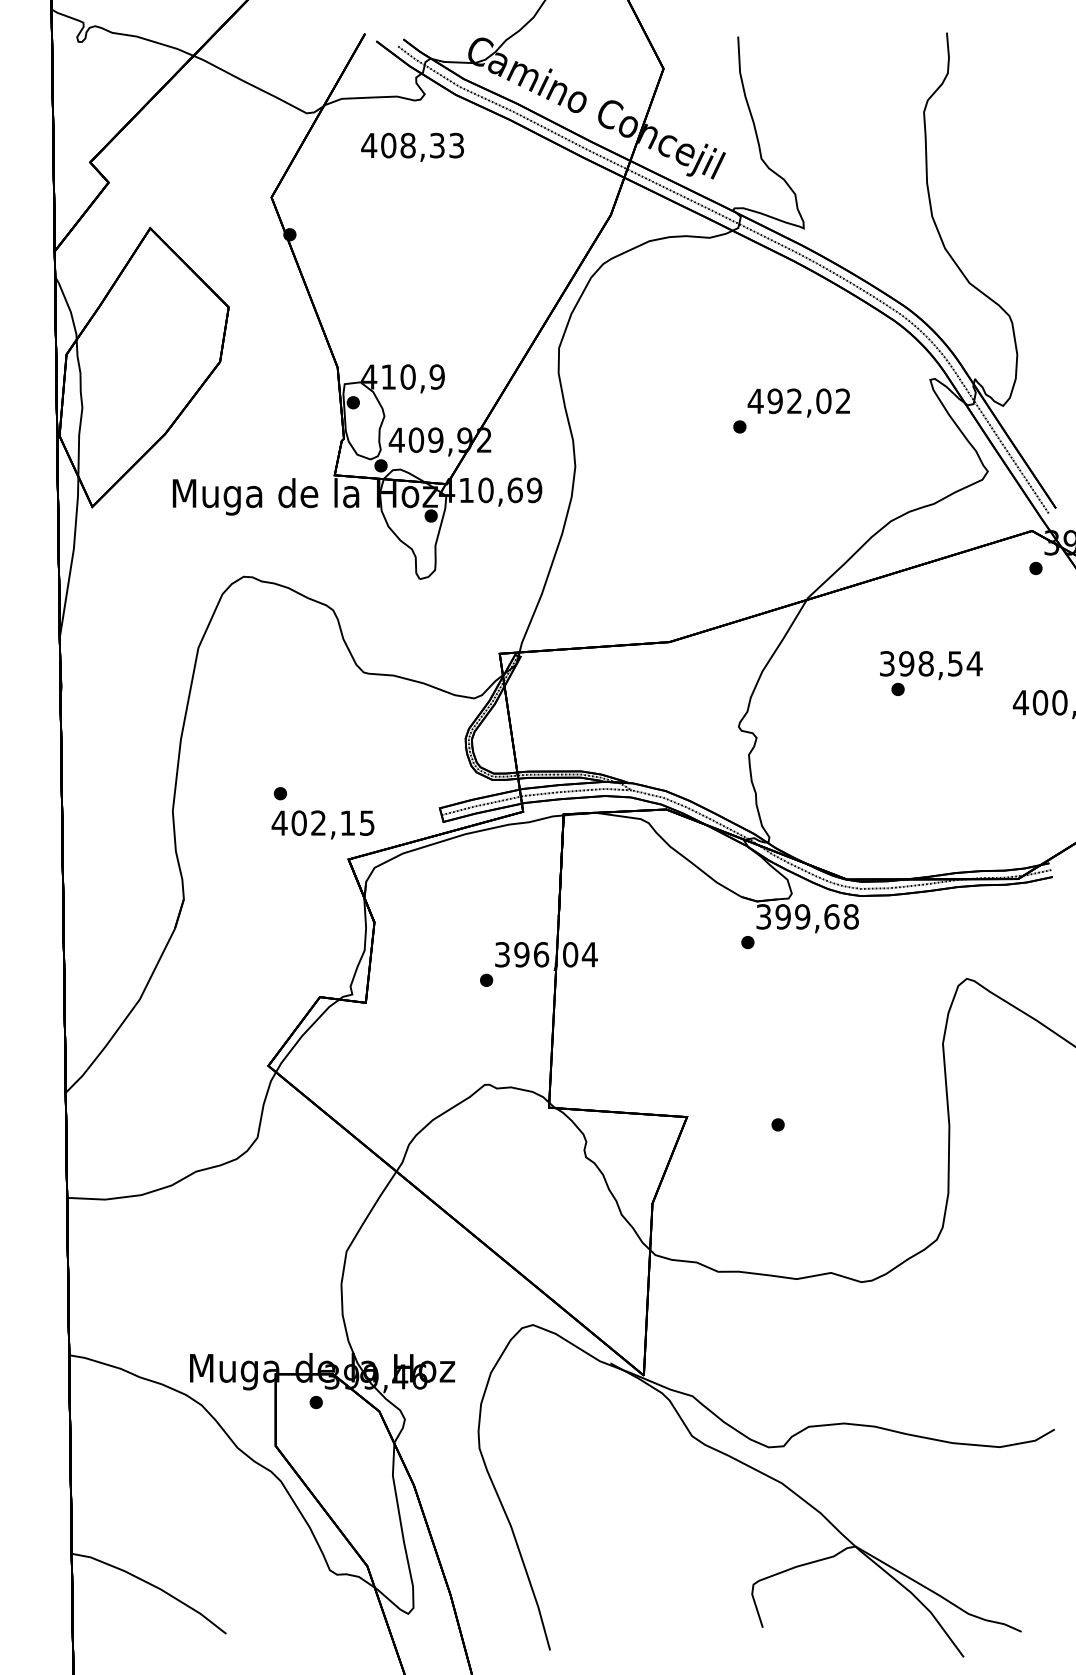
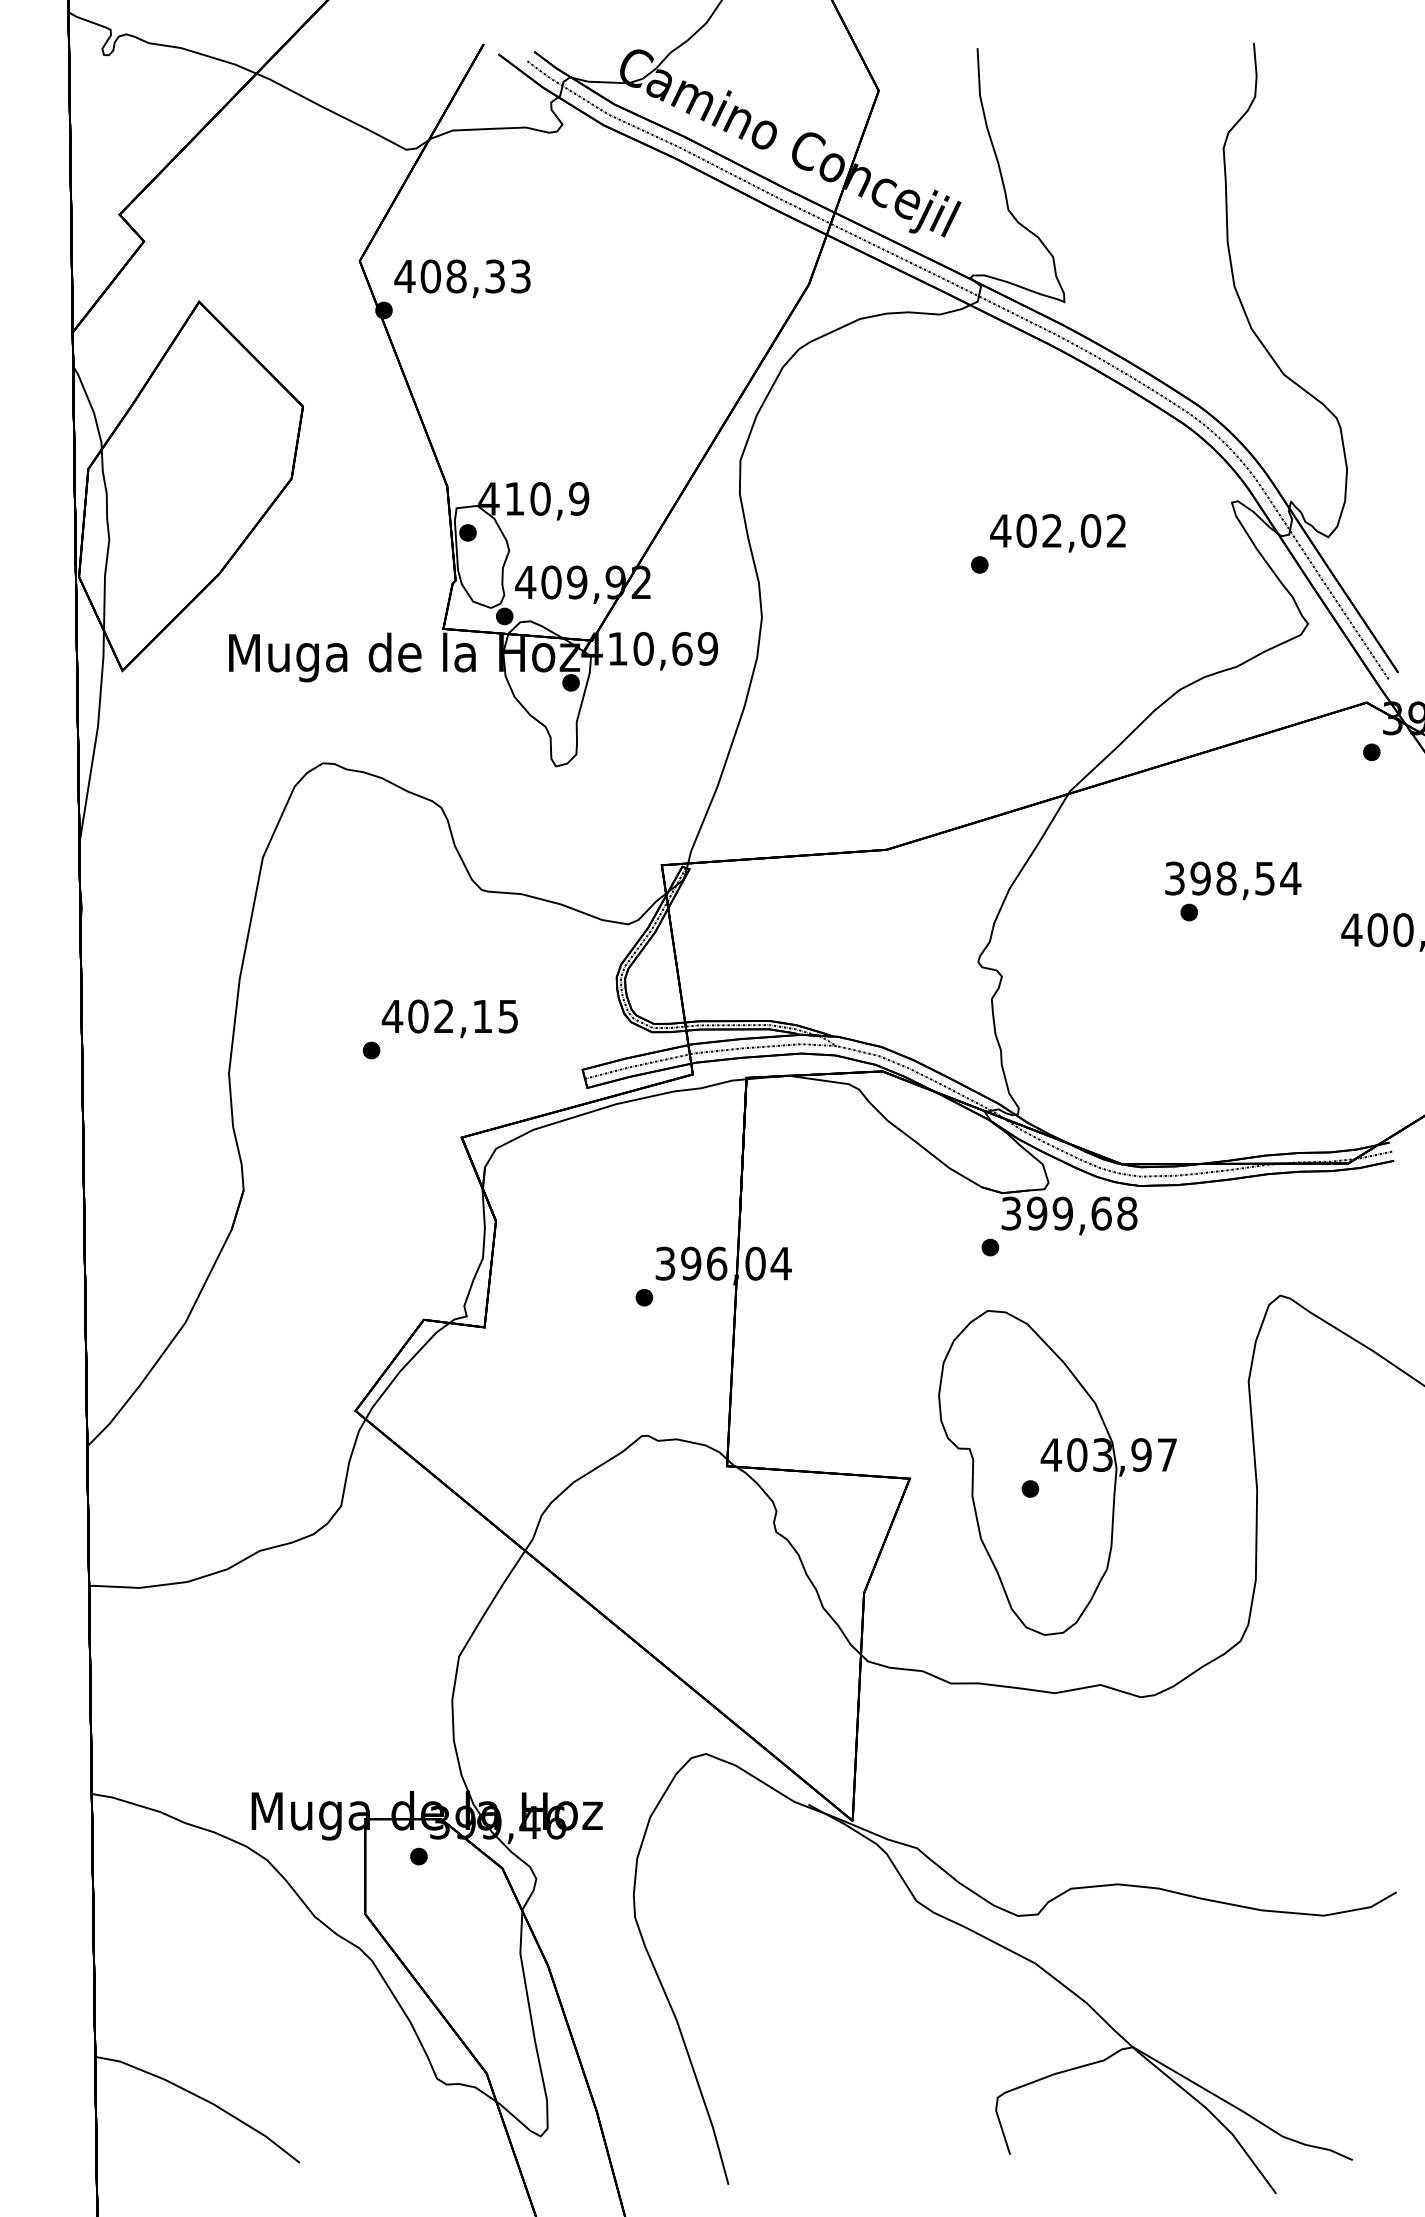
text: (412, 147) -> (462, 278), moved
text: (775, 400) -> (1026, 530), 492,02 -> 402,02
text: (322, 824) -> (449, 1018), moved
part: (798, 1112) -> (1057, 1472), added

